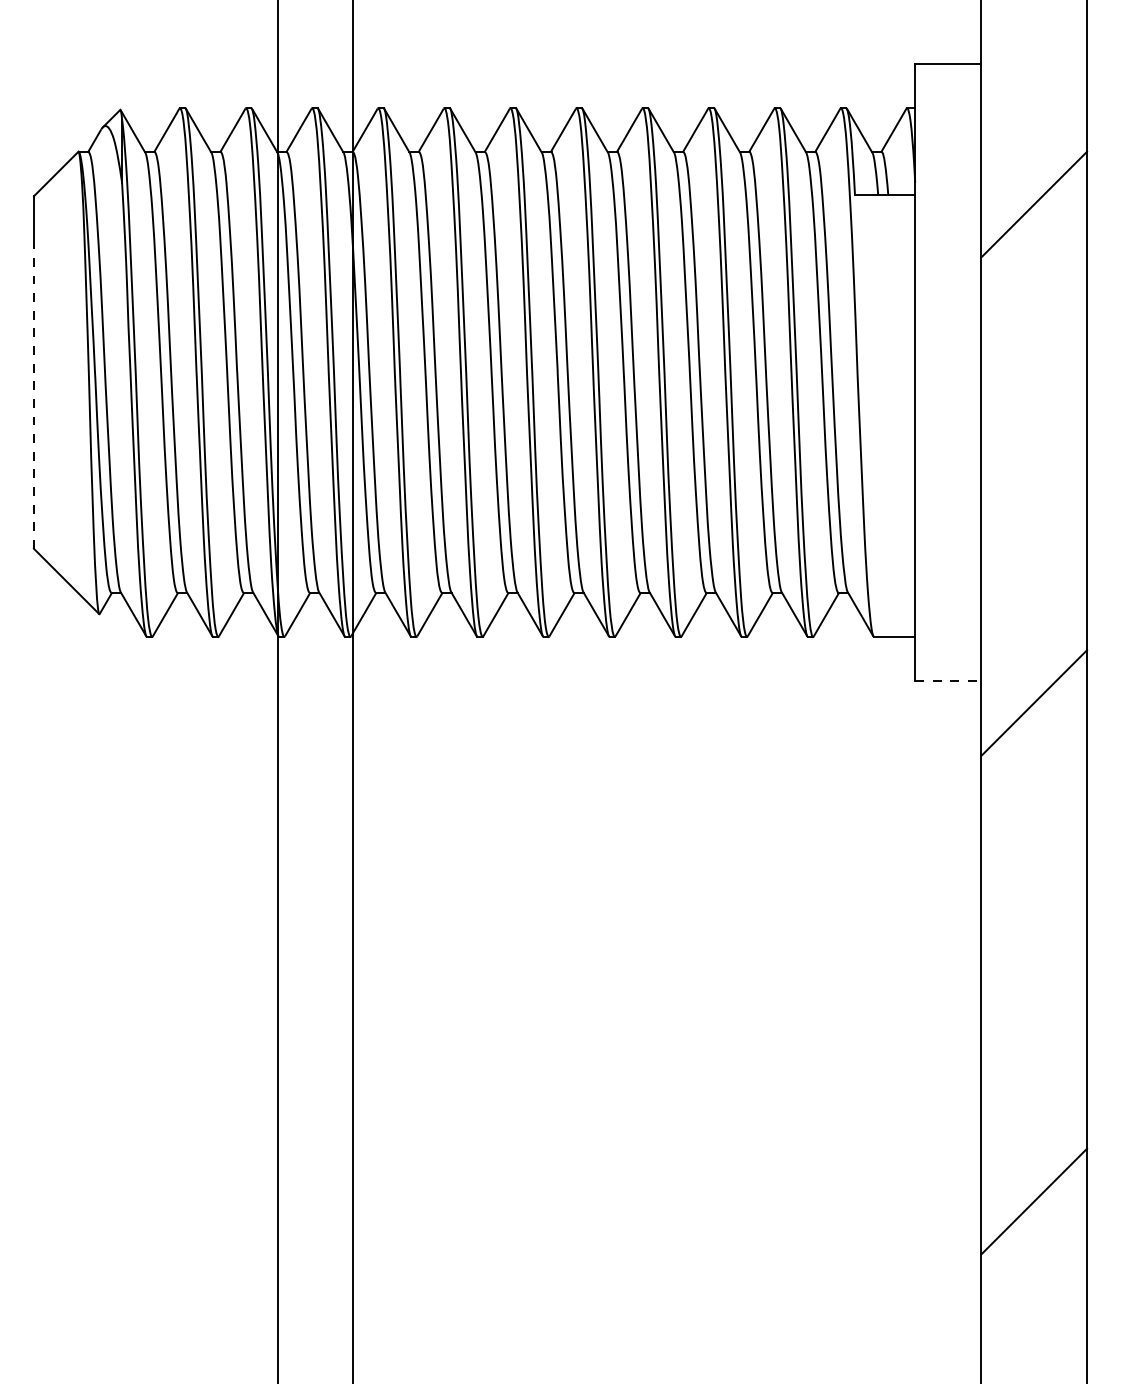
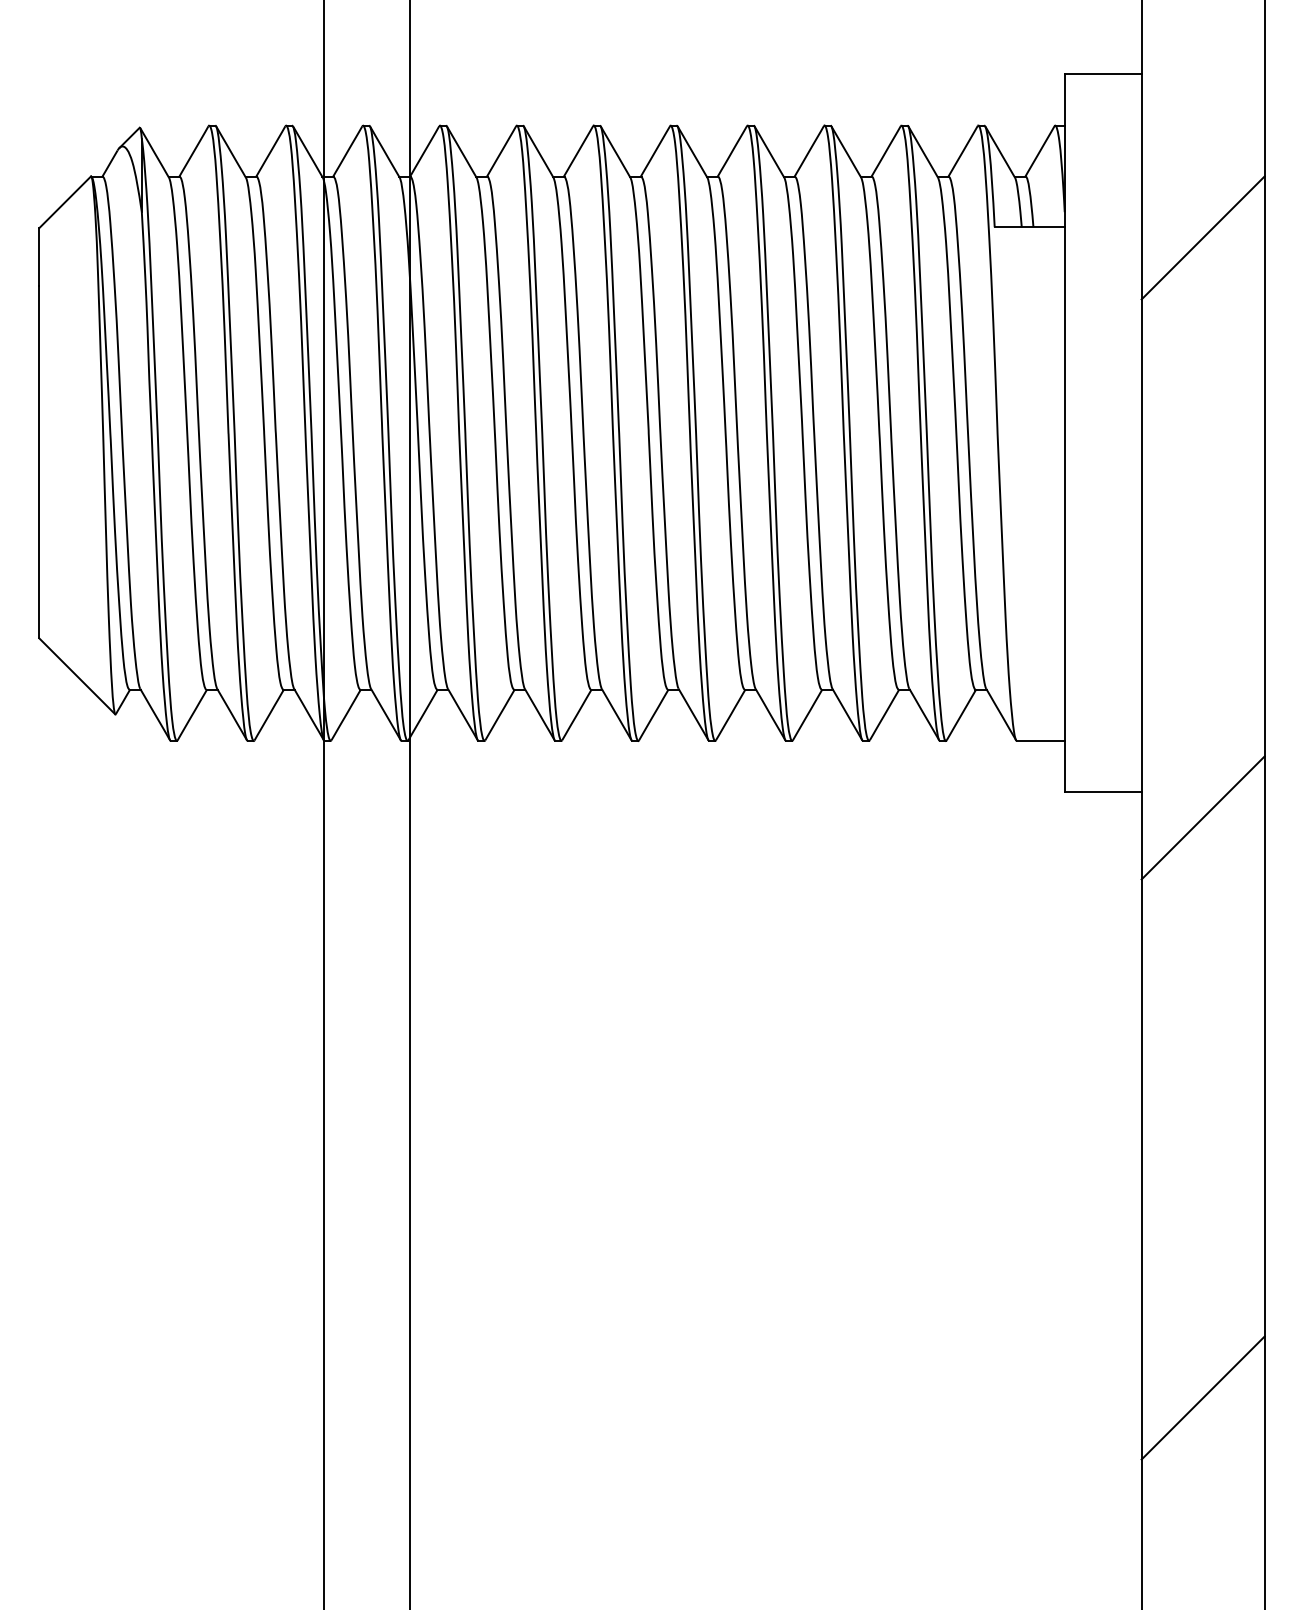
line: (34, 396) -> (39, 461), dashed -> solid
line: (948, 681) -> (1103, 792), dashed -> solid

